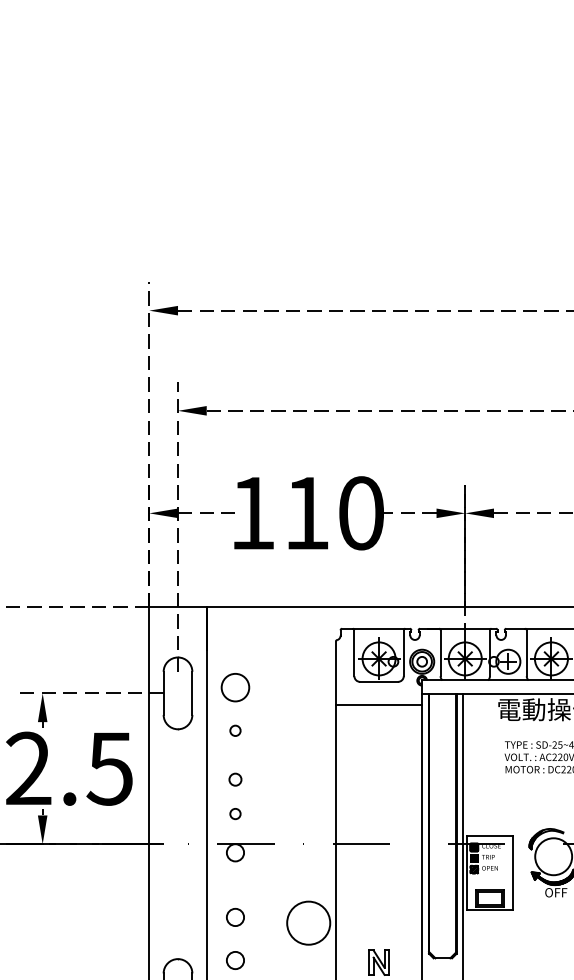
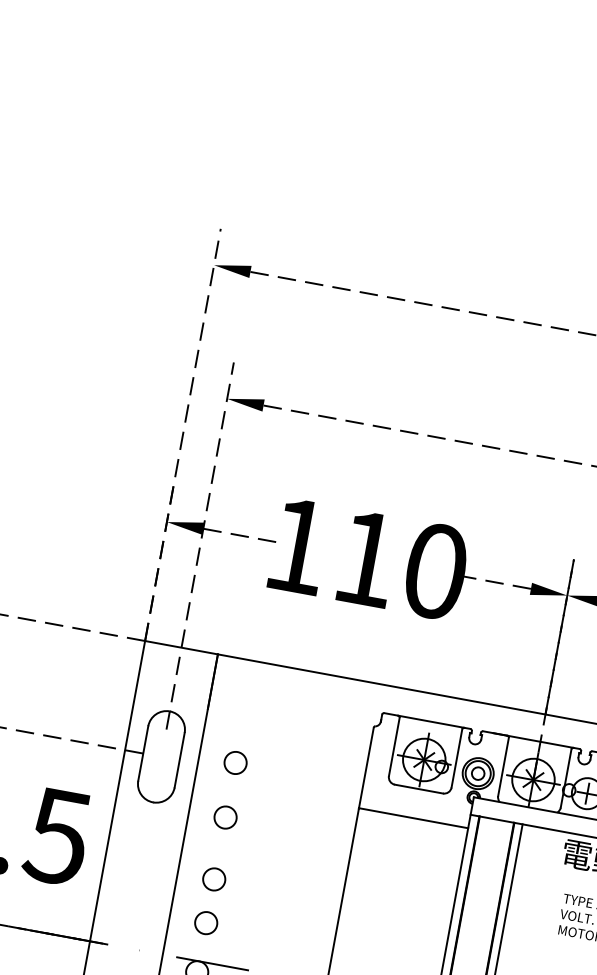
circle: (235, 687) -> (235, 762), size x0.62
circle: (235, 730) -> (225, 817), size x1.67
circle: (235, 779) -> (214, 879), size x1.43
circle: (235, 813) -> (206, 922), size x1.67

